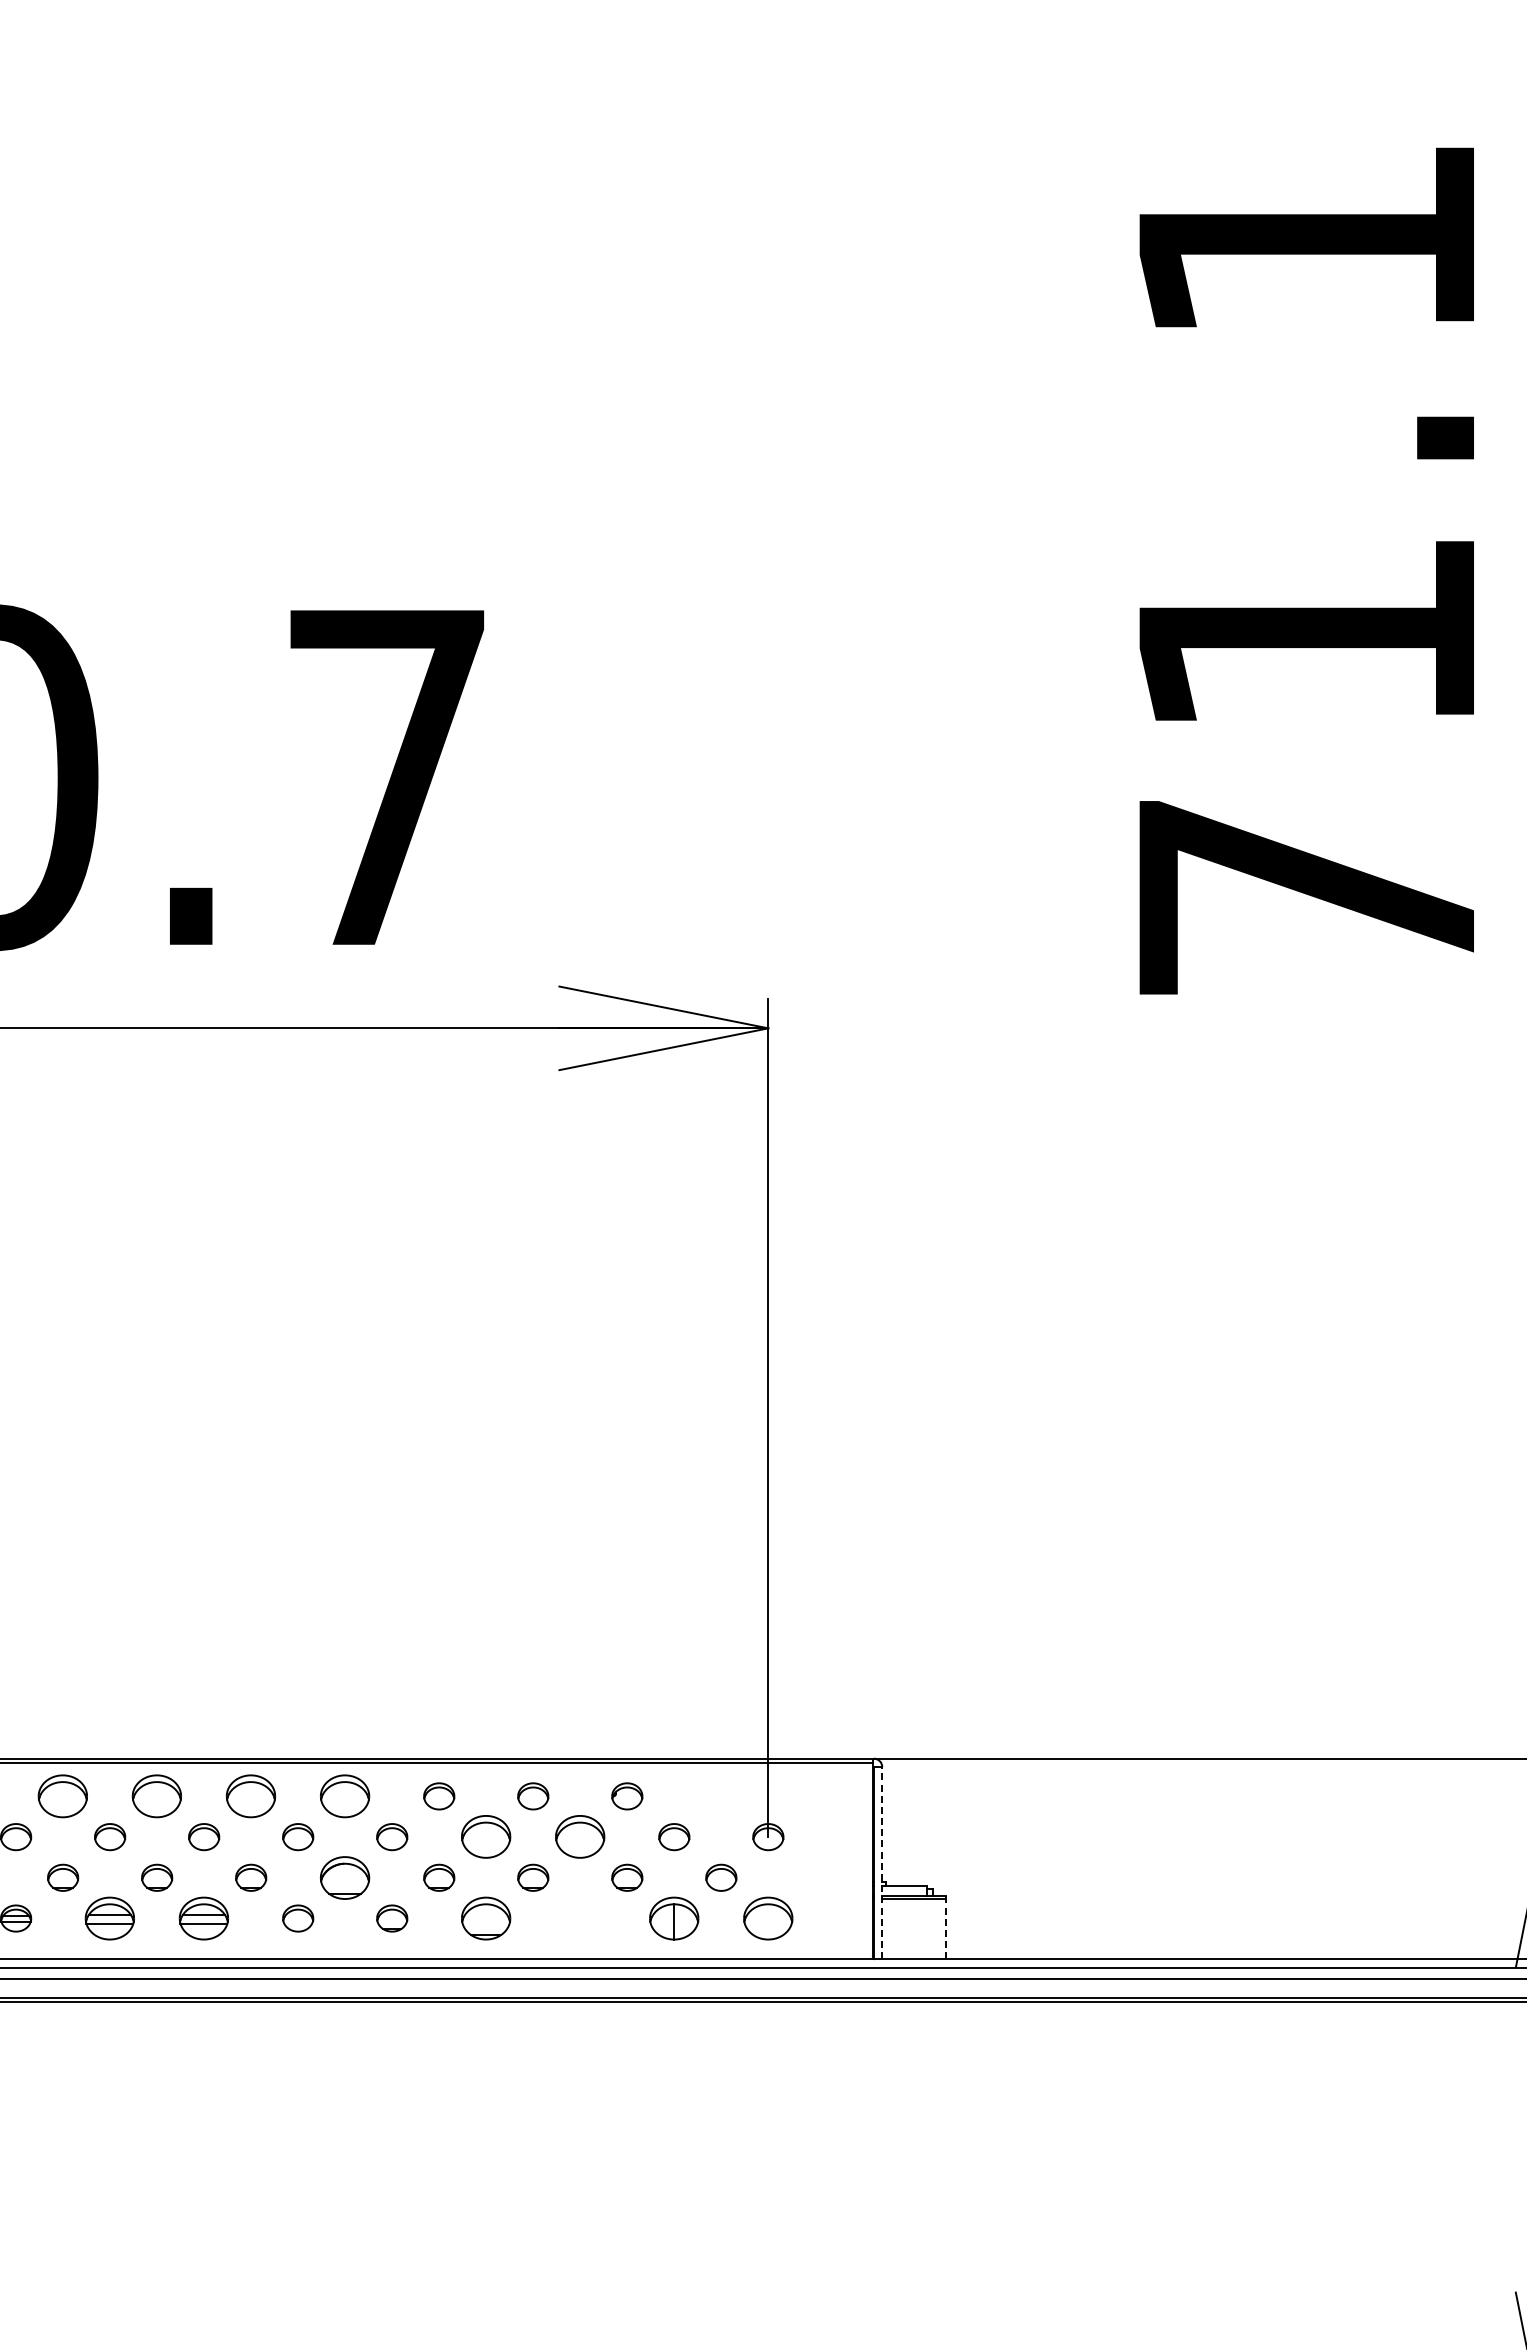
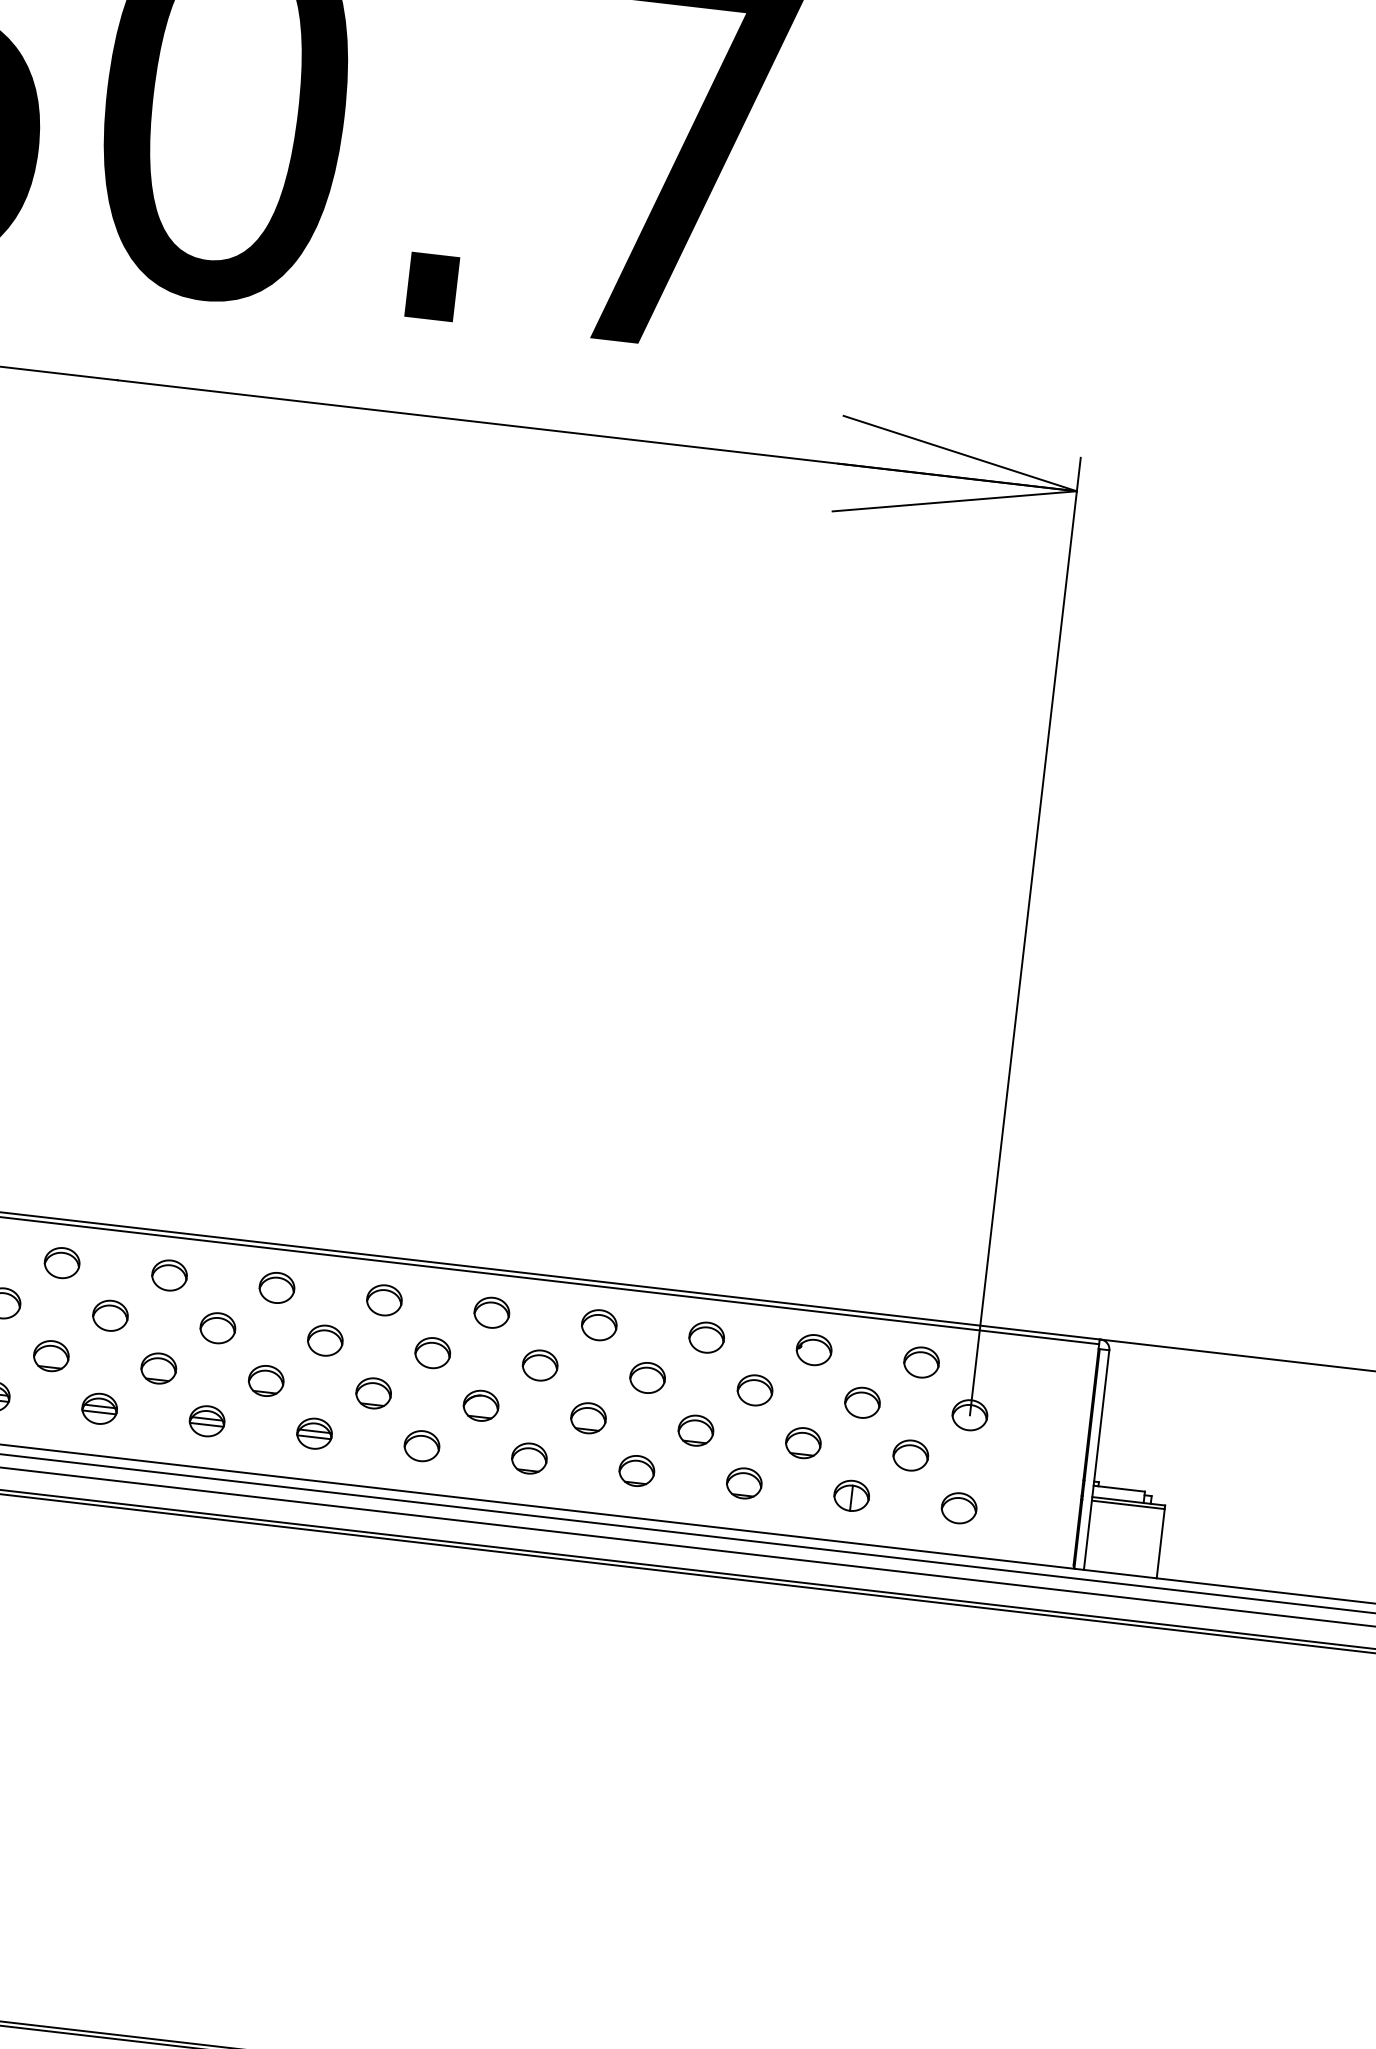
part: (63, 1796) -> (170, 1275), size x0.62
part: (157, 1796) -> (277, 1288), size x0.62
part: (251, 1796) -> (384, 1300), size x0.62
part: (345, 1796) -> (492, 1312), size x0.62
part: (721, 1796) -> (921, 1362), added
part: (486, 1837) -> (647, 1378), size x0.62
part: (580, 1837) -> (755, 1390), size x0.62
line: (882, 1862) -> (1096, 1459), dashed -> solid
part: (345, 1877) -> (481, 1405), size x0.62
part: (110, 1918) -> (207, 1421), size x0.62
part: (204, 1918) -> (314, 1433), size x0.62
part: (486, 1918) -> (637, 1470), size x0.62
part: (580, 1918) -> (744, 1483), added
part: (674, 1918) -> (851, 1495), size x0.62
part: (768, 1918) -> (959, 1508), size x0.62
line: (945, 1927) -> (1160, 1541), dashed -> solid

